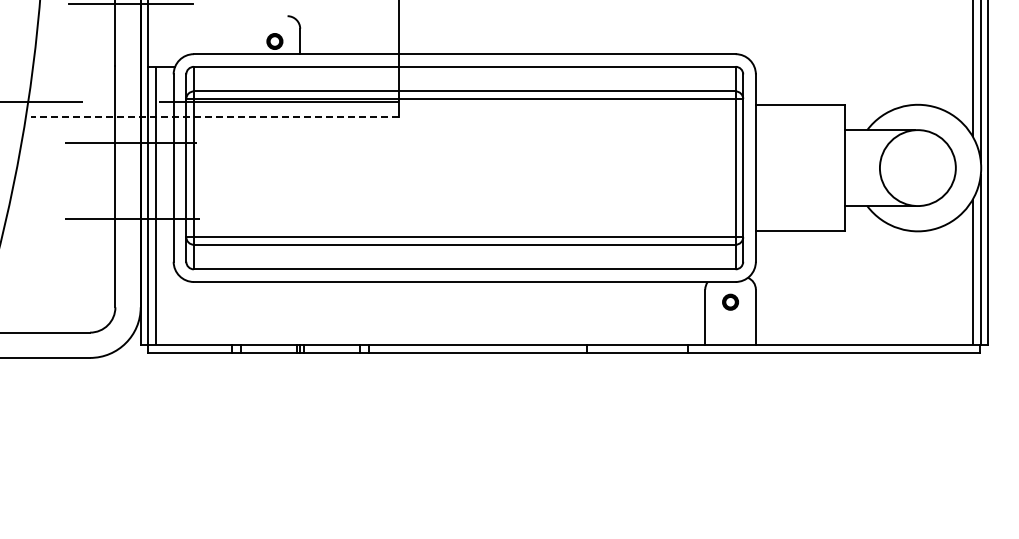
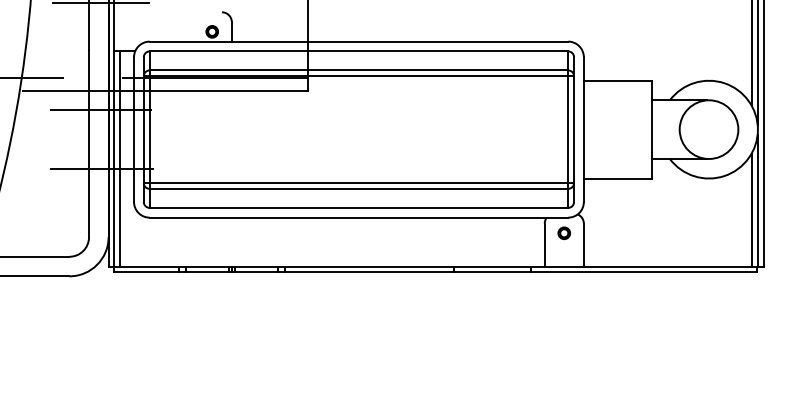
line: (214, 117) -> (165, 90), dashed -> solid

